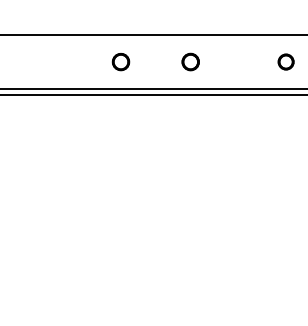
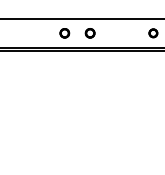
part: (189, 62) -> (89, 33), moved

